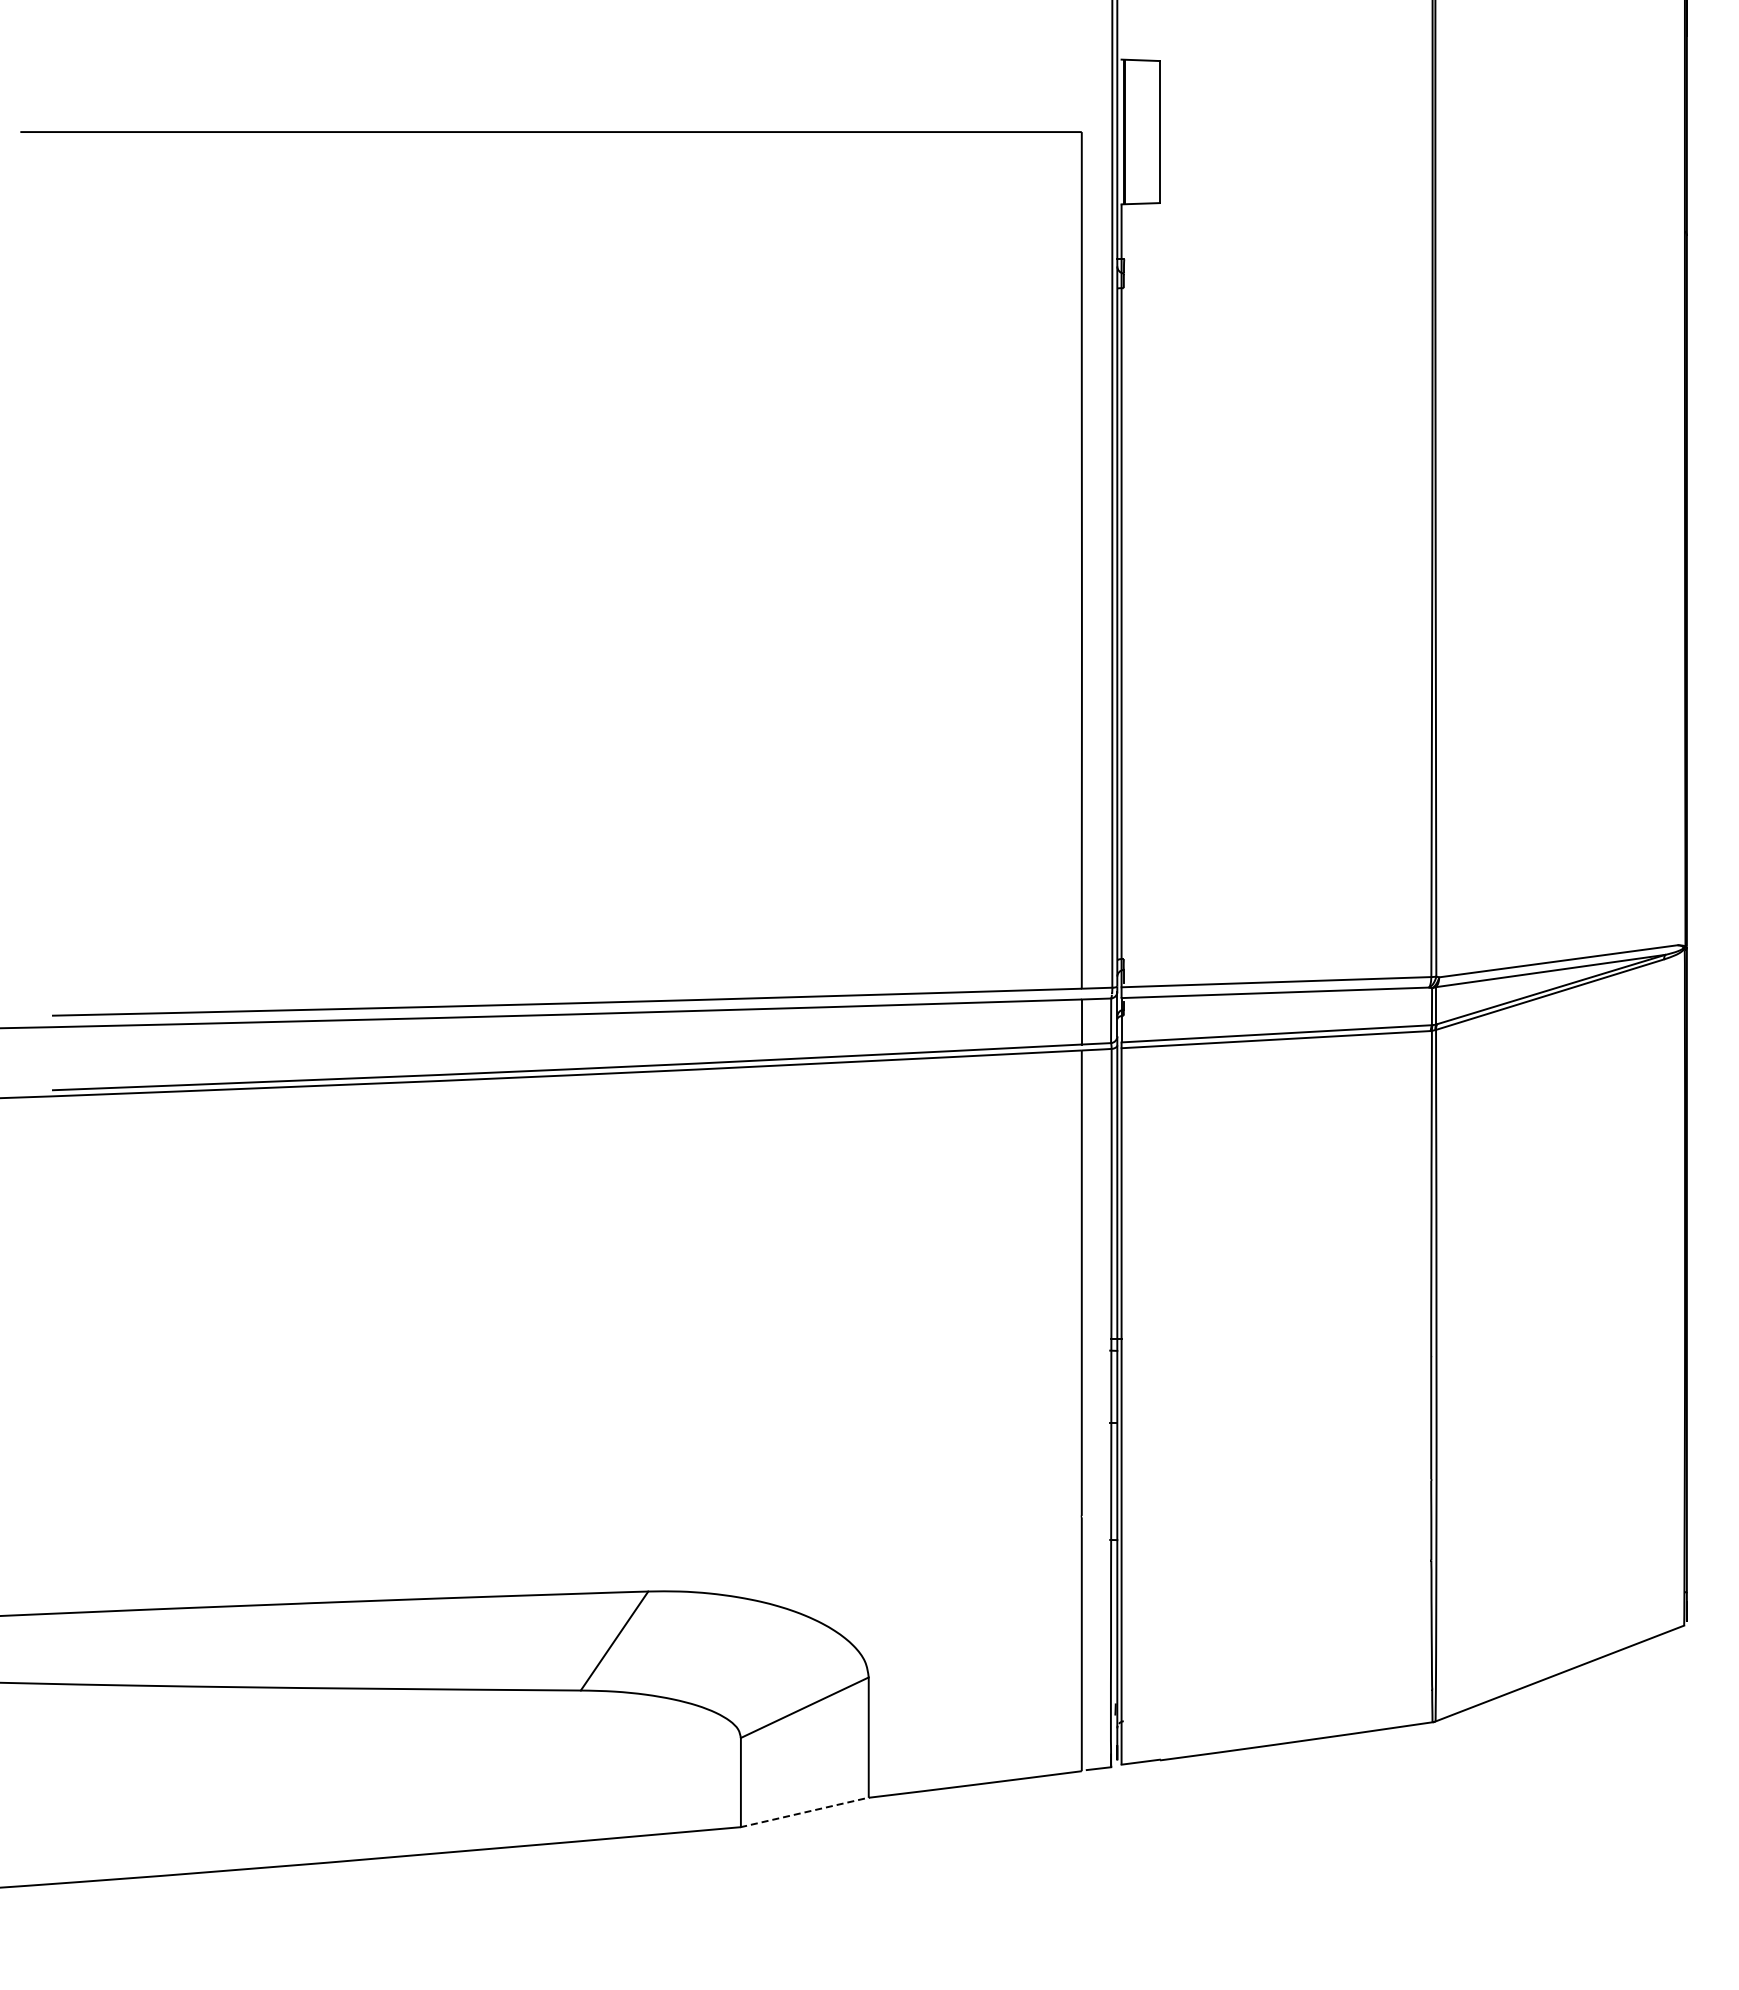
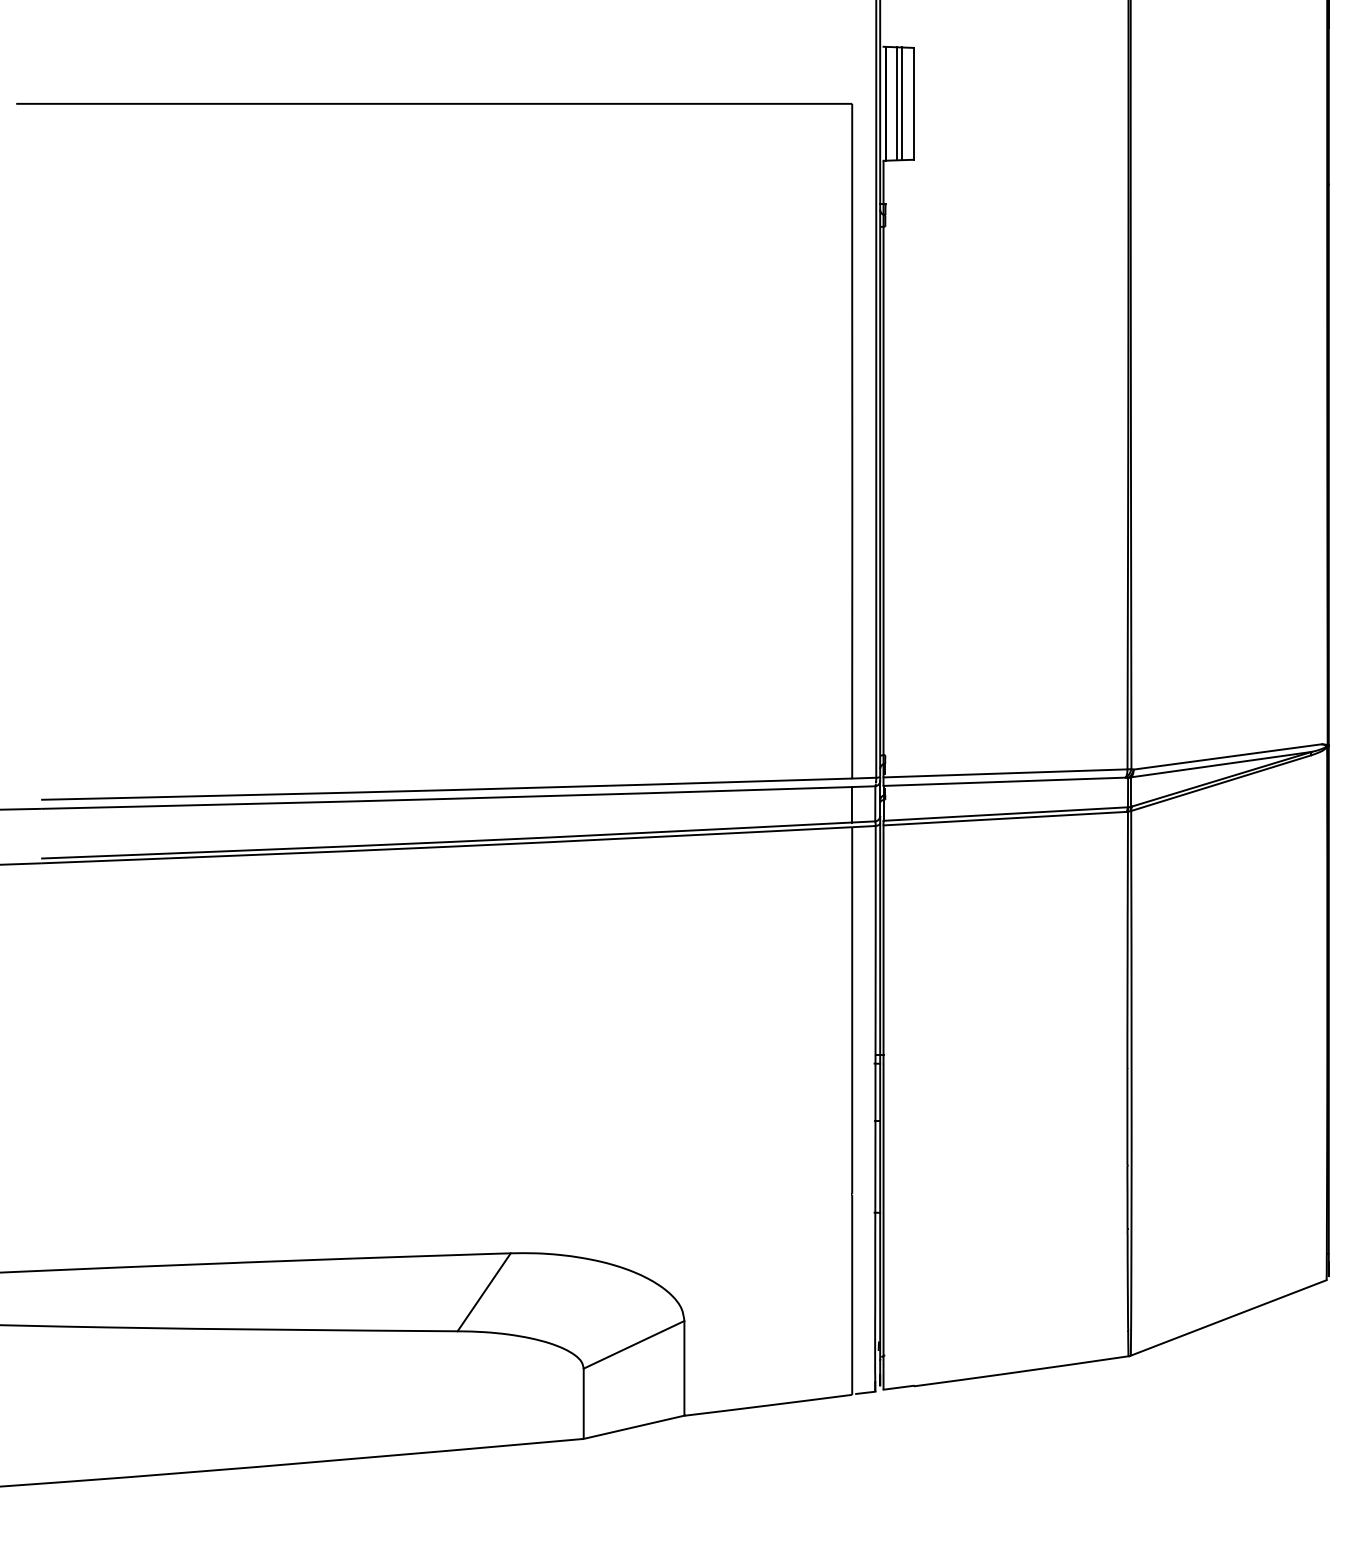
line: (1138, 131) -> (896, 103), added
line: (1145, 131) -> (902, 103), added
line: (805, 1812) -> (634, 1427), dashed -> solid

